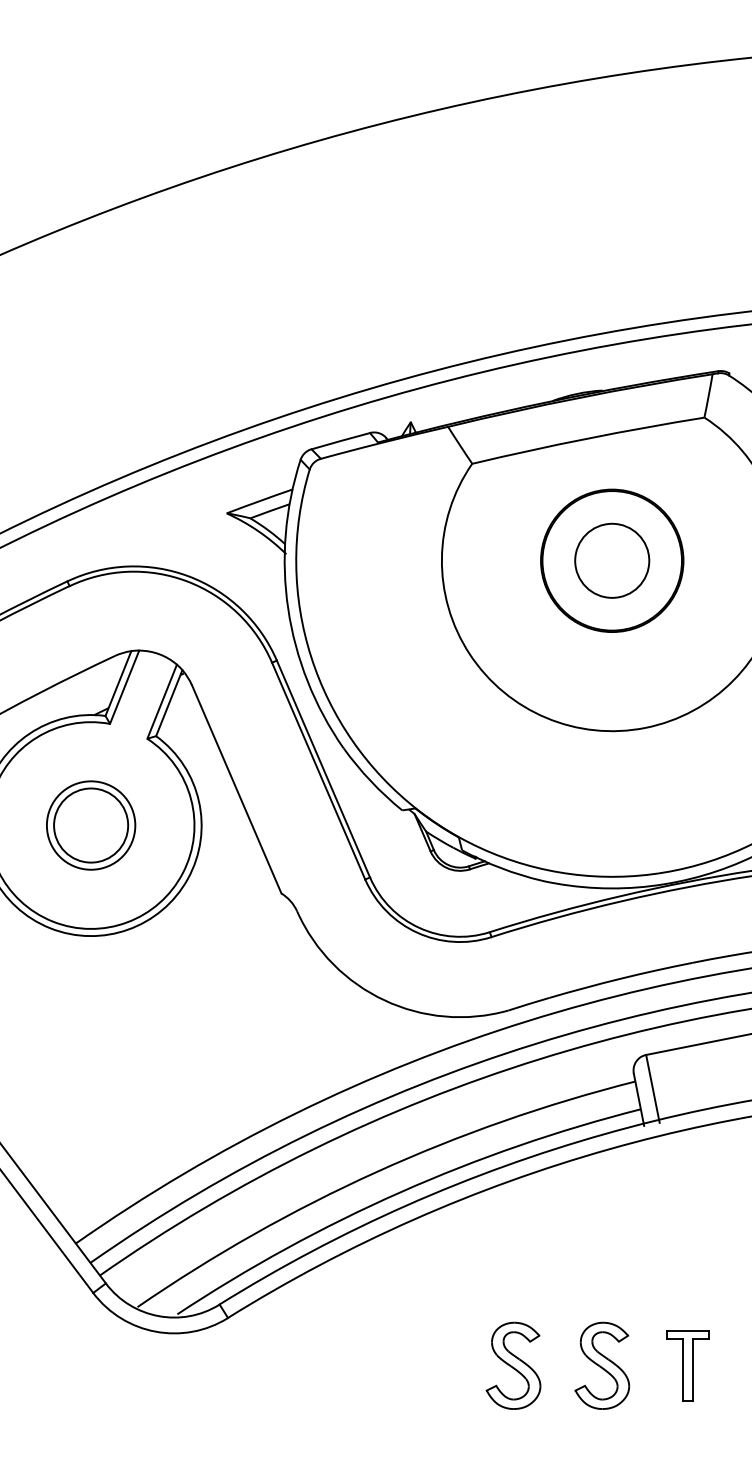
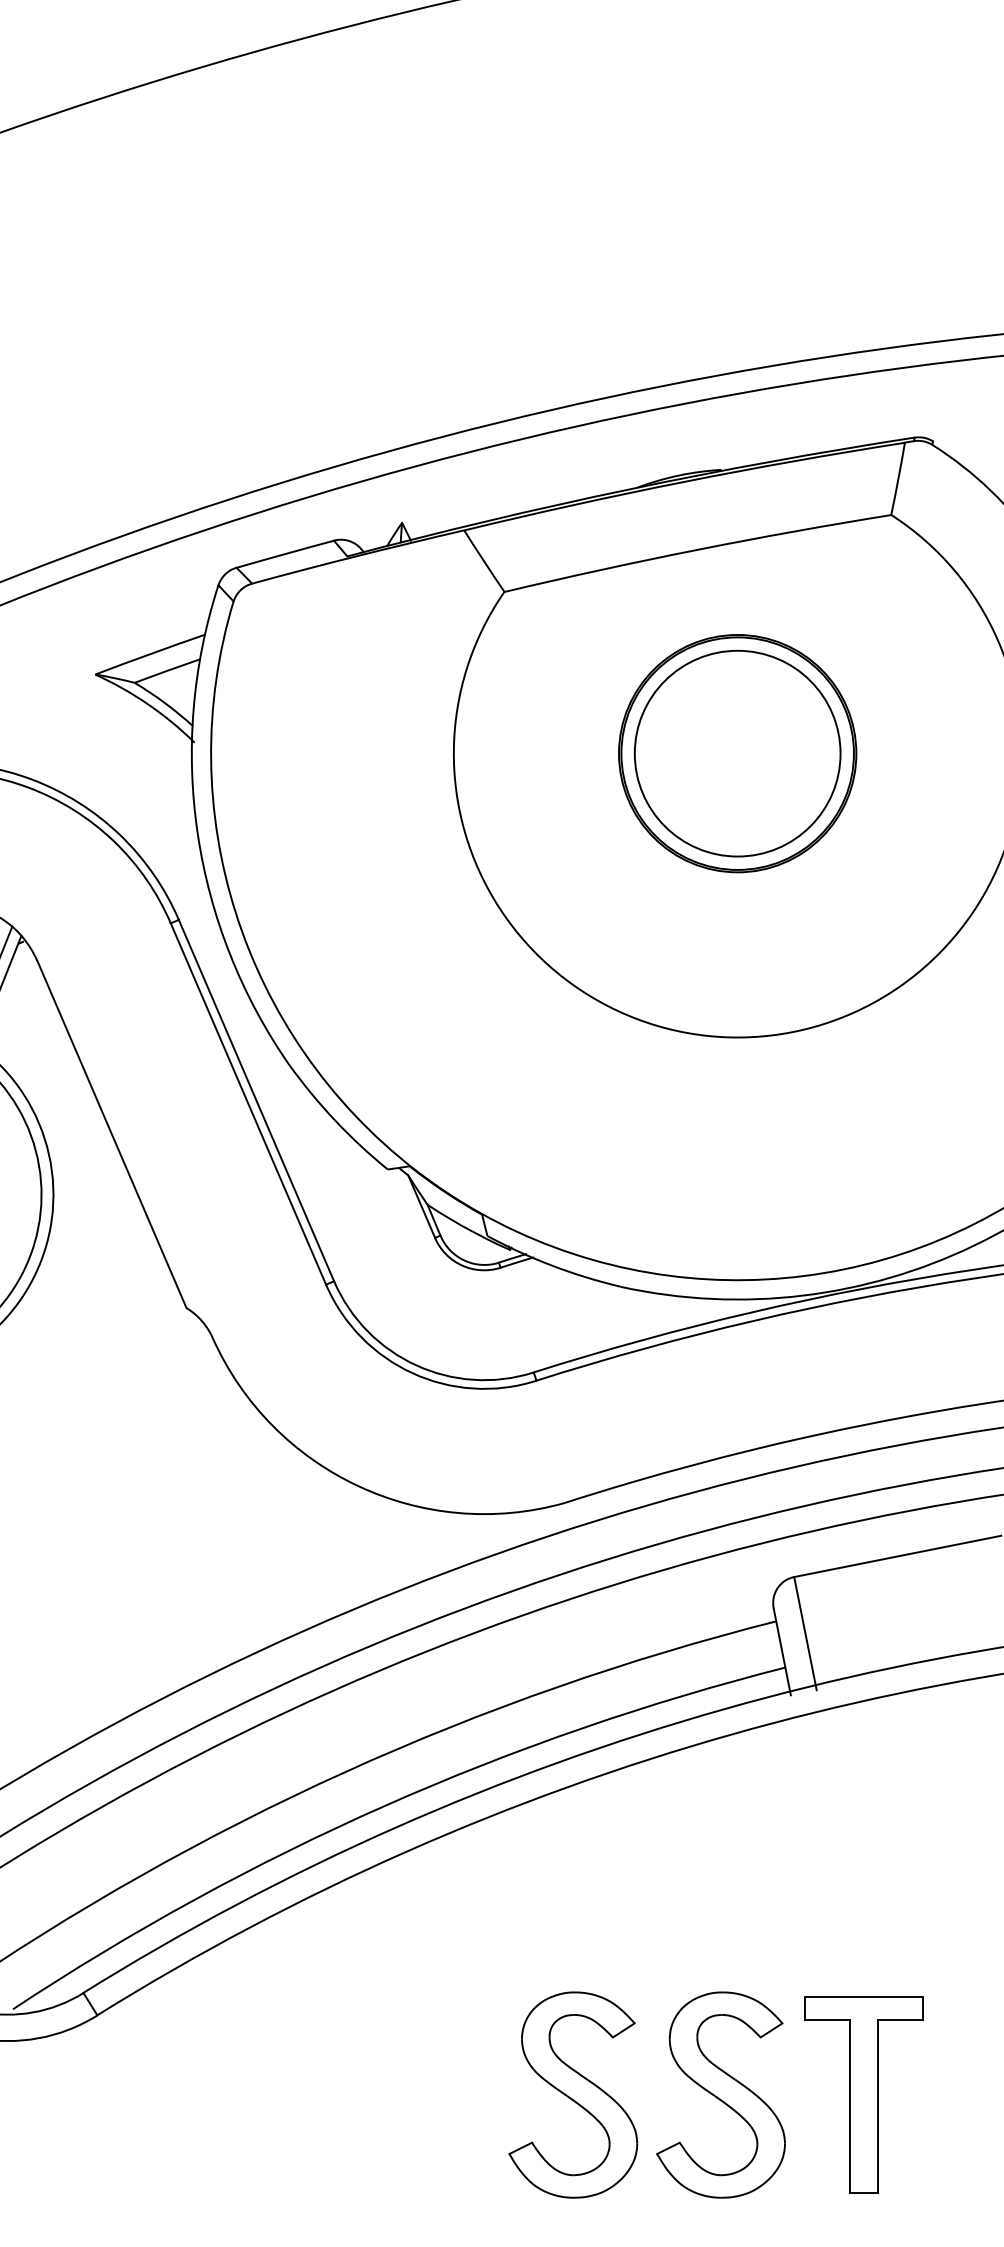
circle: (611, 560) -> (736, 753), size x1.67
part: (513, 1365) -> (573, 2094), size x1.43
part: (602, 1365) -> (721, 2094), size x1.43
part: (687, 1365) -> (863, 2094), size x1.67

